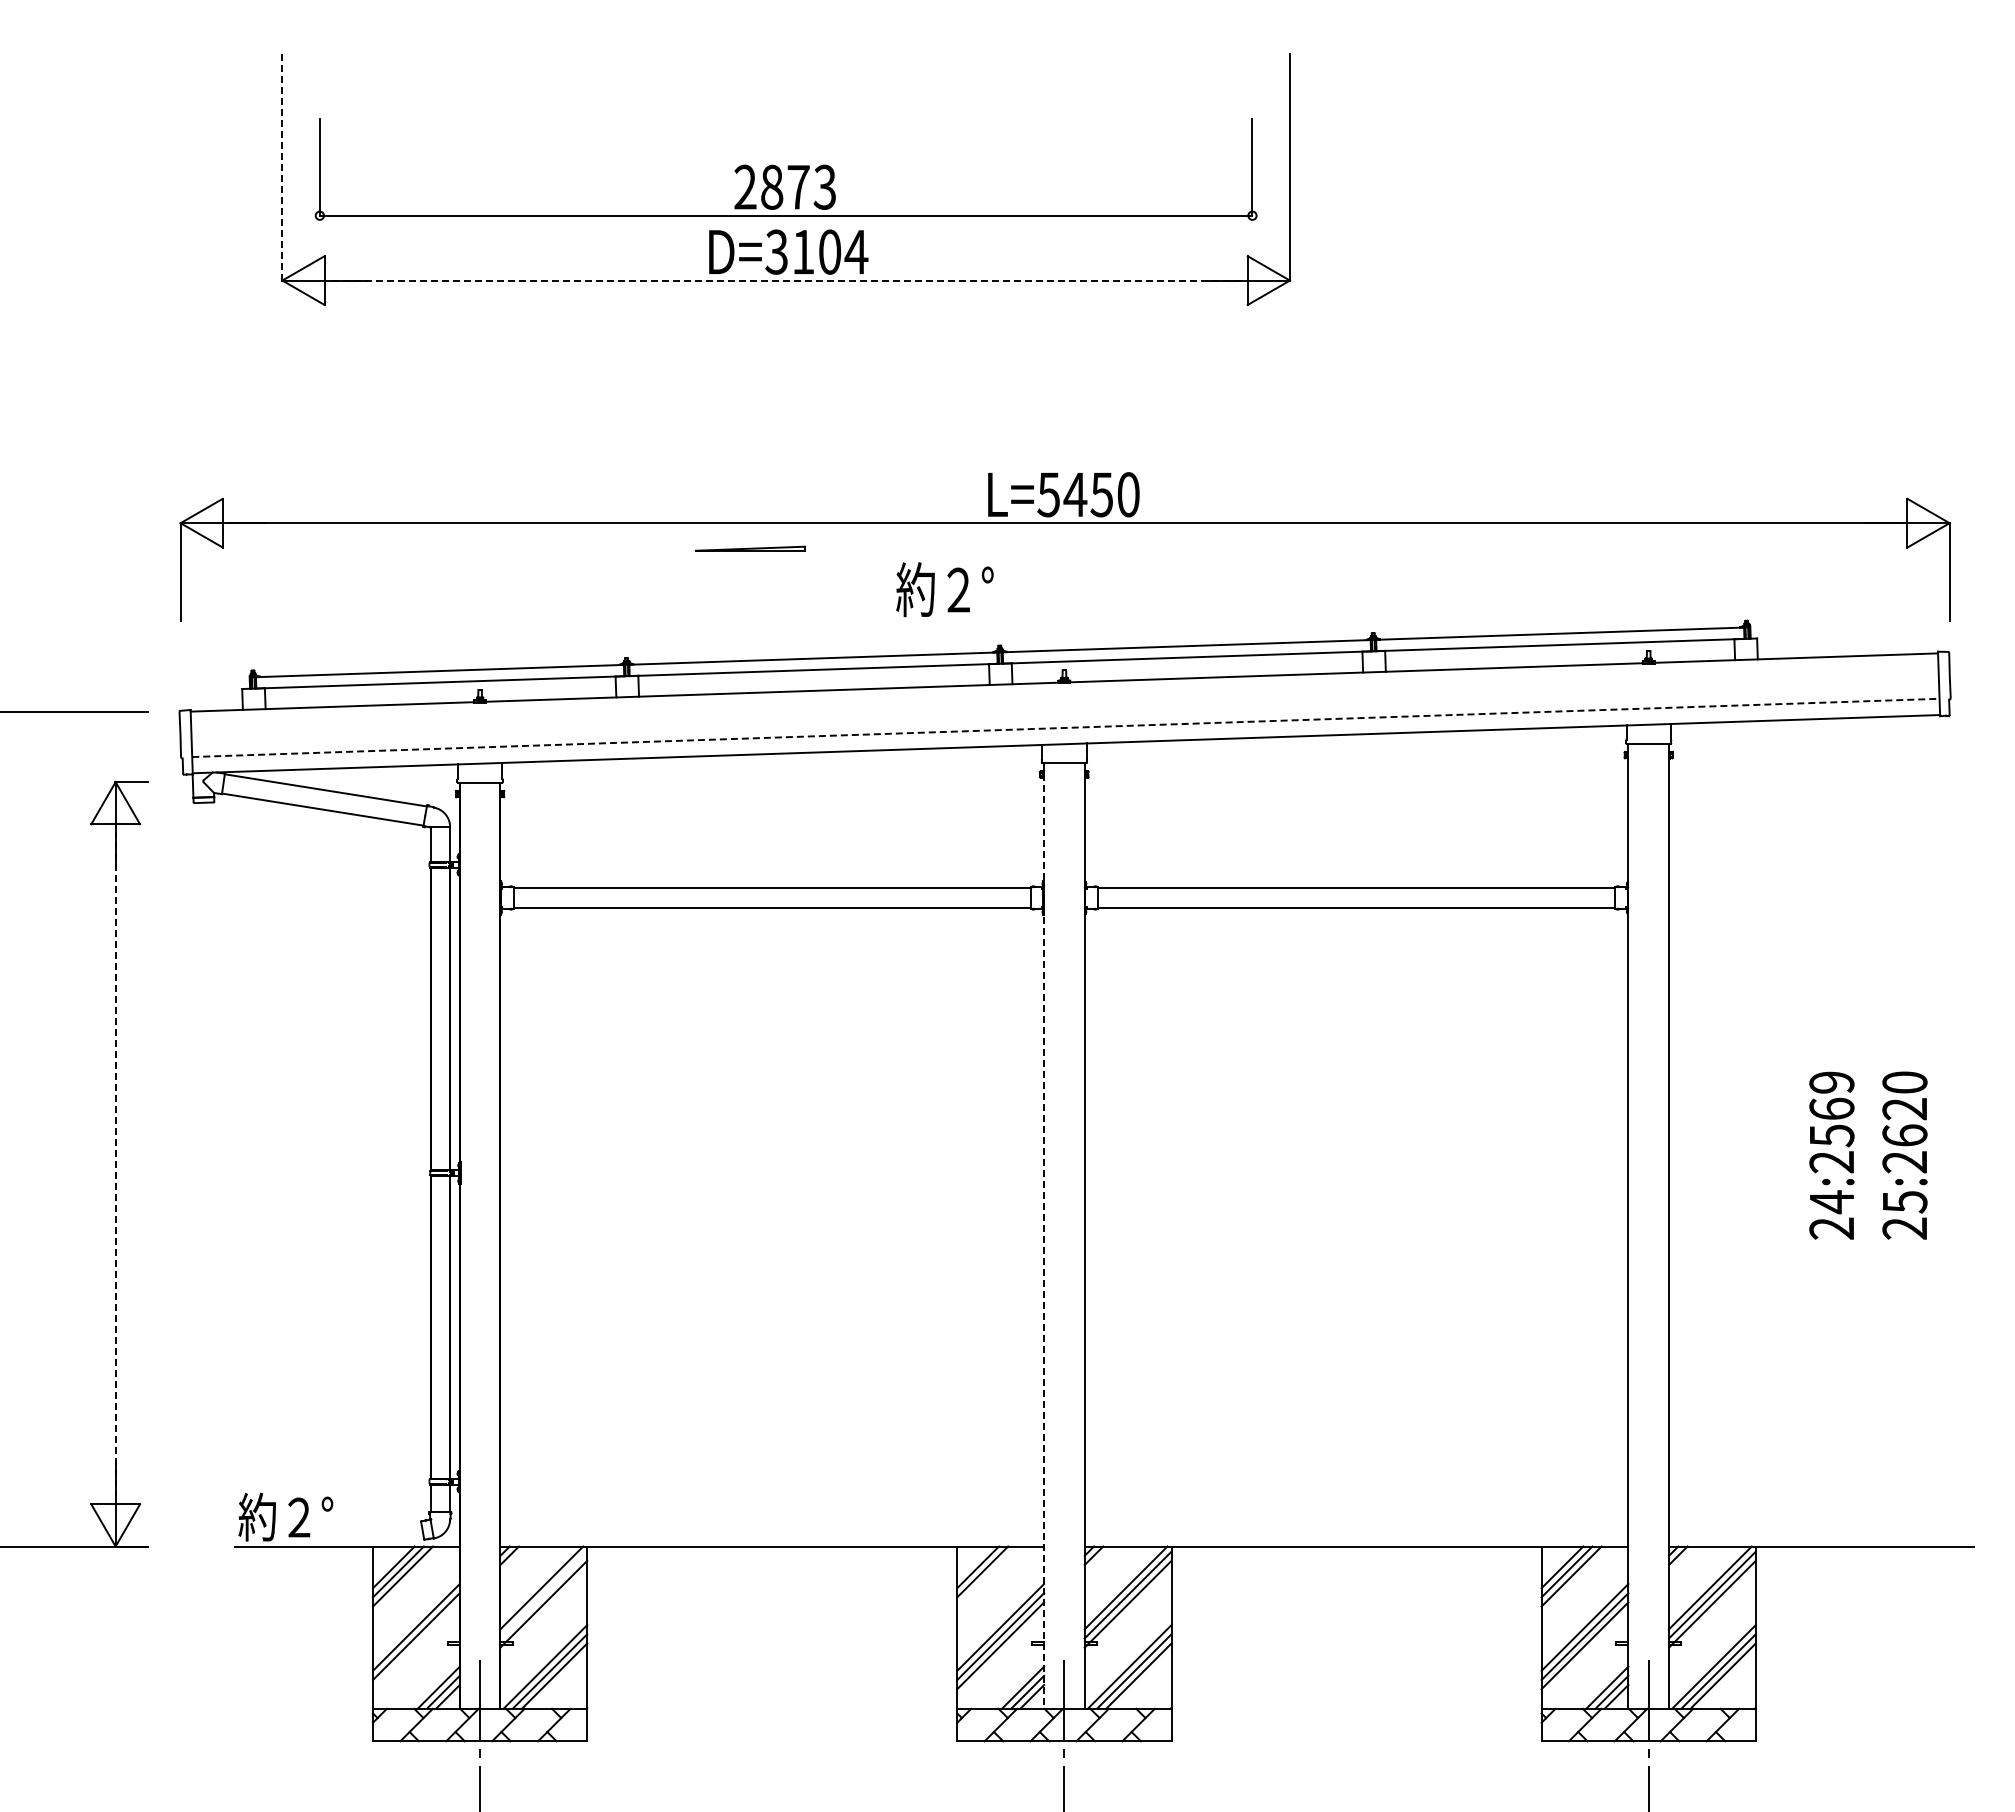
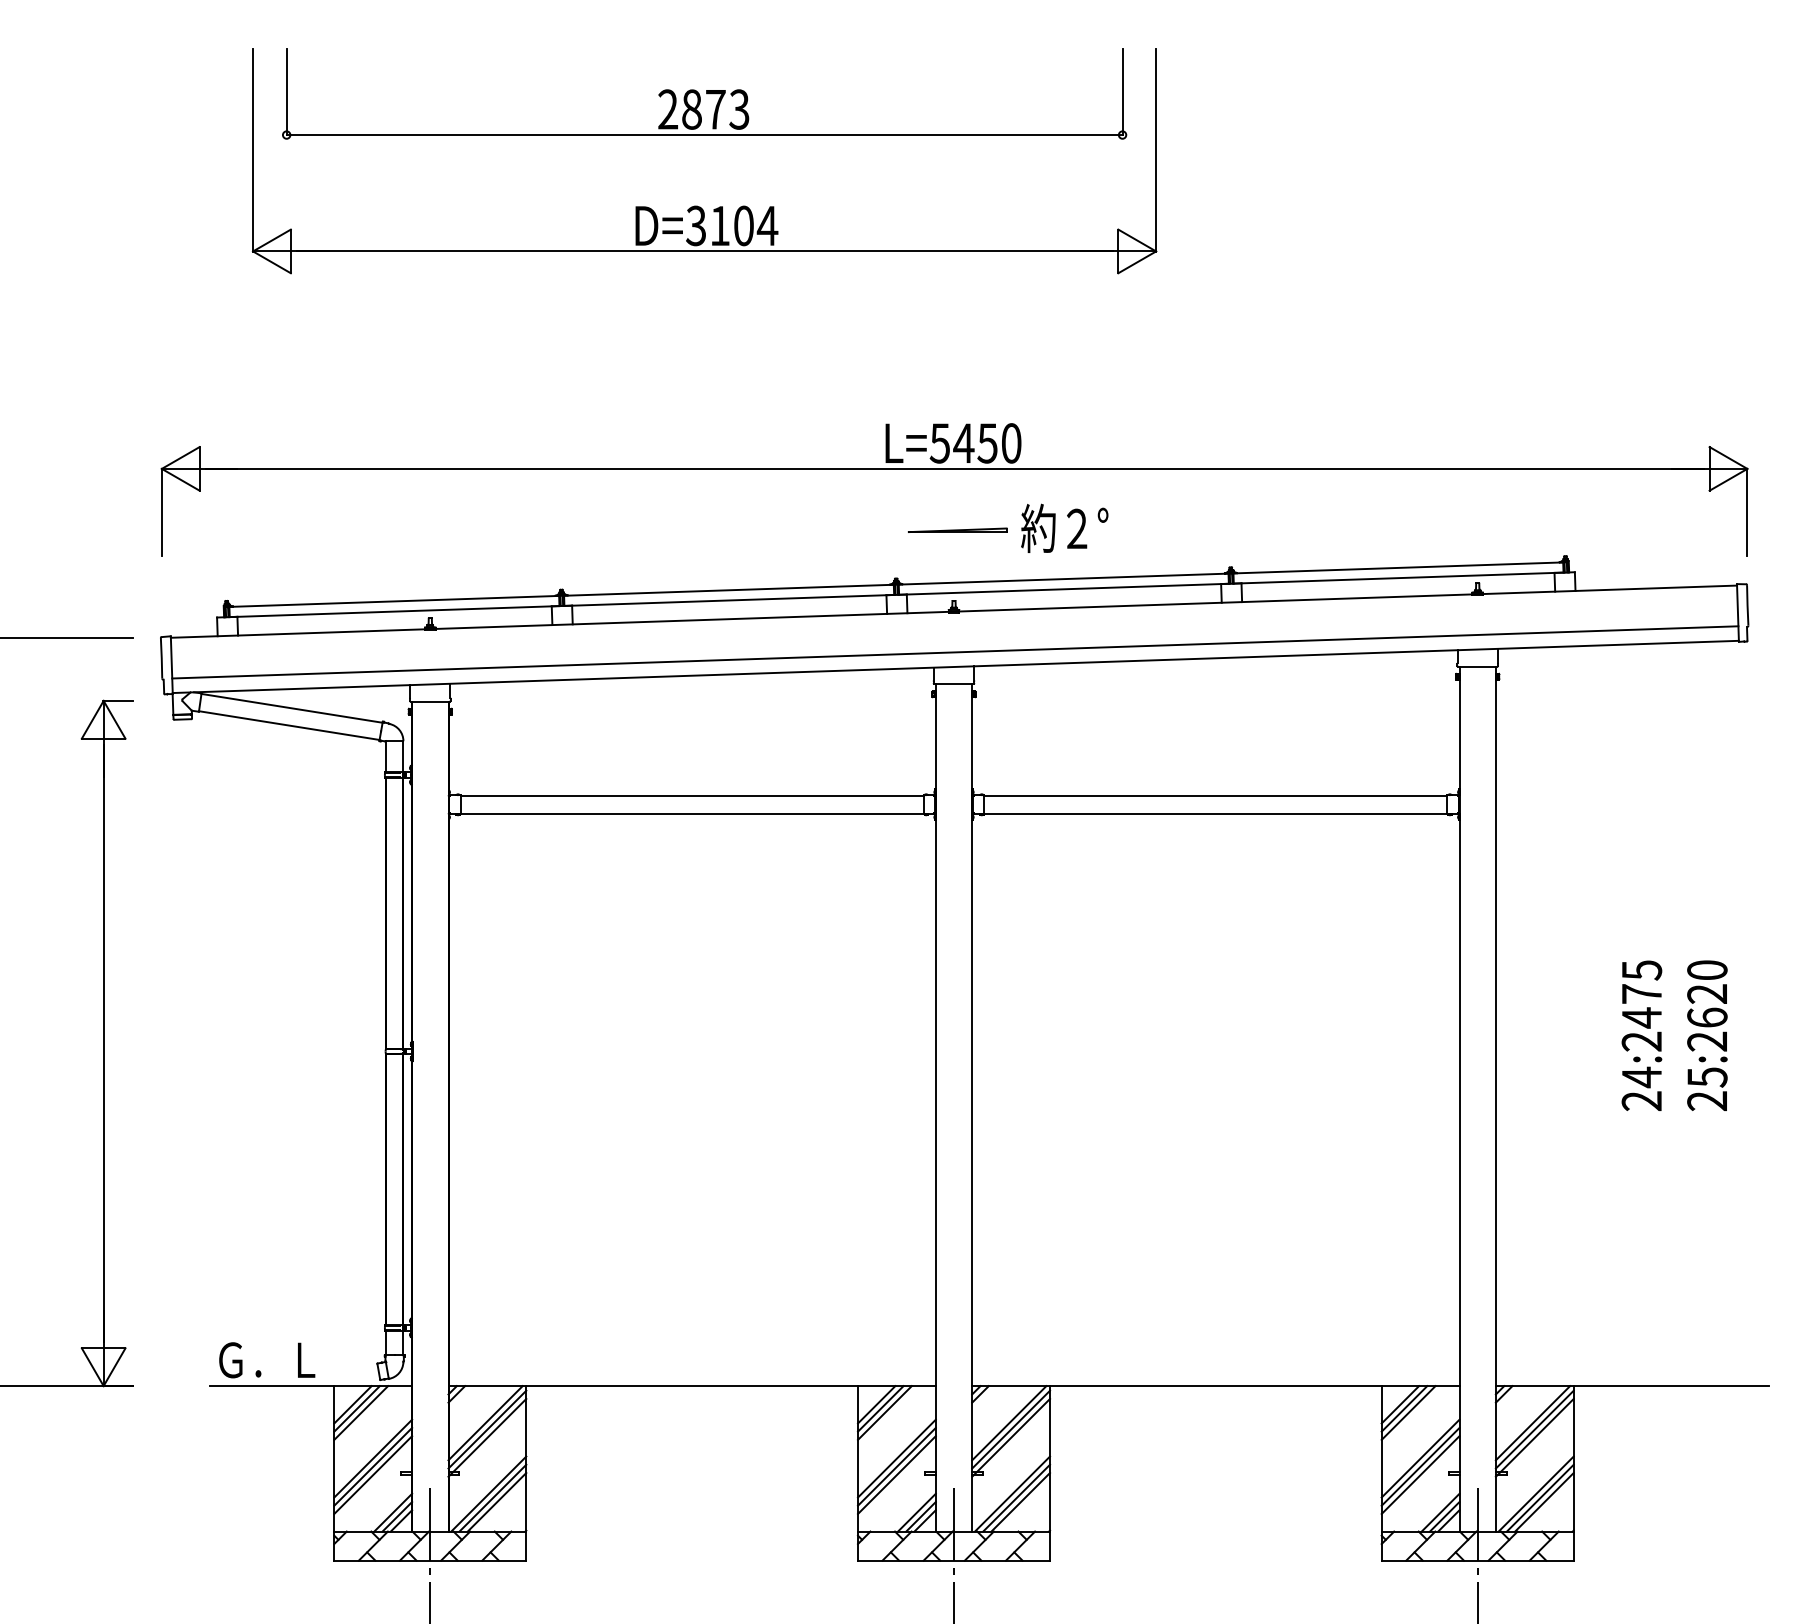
line: (282, 168) -> (253, 150), dashed -> solid
part: (785, 169) -> (704, 93), moved
line: (785, 280) -> (704, 251), dashed -> solid
part: (750, 548) -> (957, 530), moved
text: (944, 589) -> (1064, 528), moved
line: (1066, 727) -> (955, 652), dashed -> solid
text: (1831, 1109) -> (1641, 994), 24:2569 -> 24:2475
line: (115, 1164) -> (103, 1043), dashed -> solid
line: (1044, 1236) -> (936, 1108), dashed -> solid
text: (294, 1516) -> (263, 1359), 約２° -> Ｇ．Ｌ
line: (987, 1576) -> (885, 1412), added
line: (543, 1594) -> (487, 1429), added
line: (416, 1645) -> (373, 1474), added

